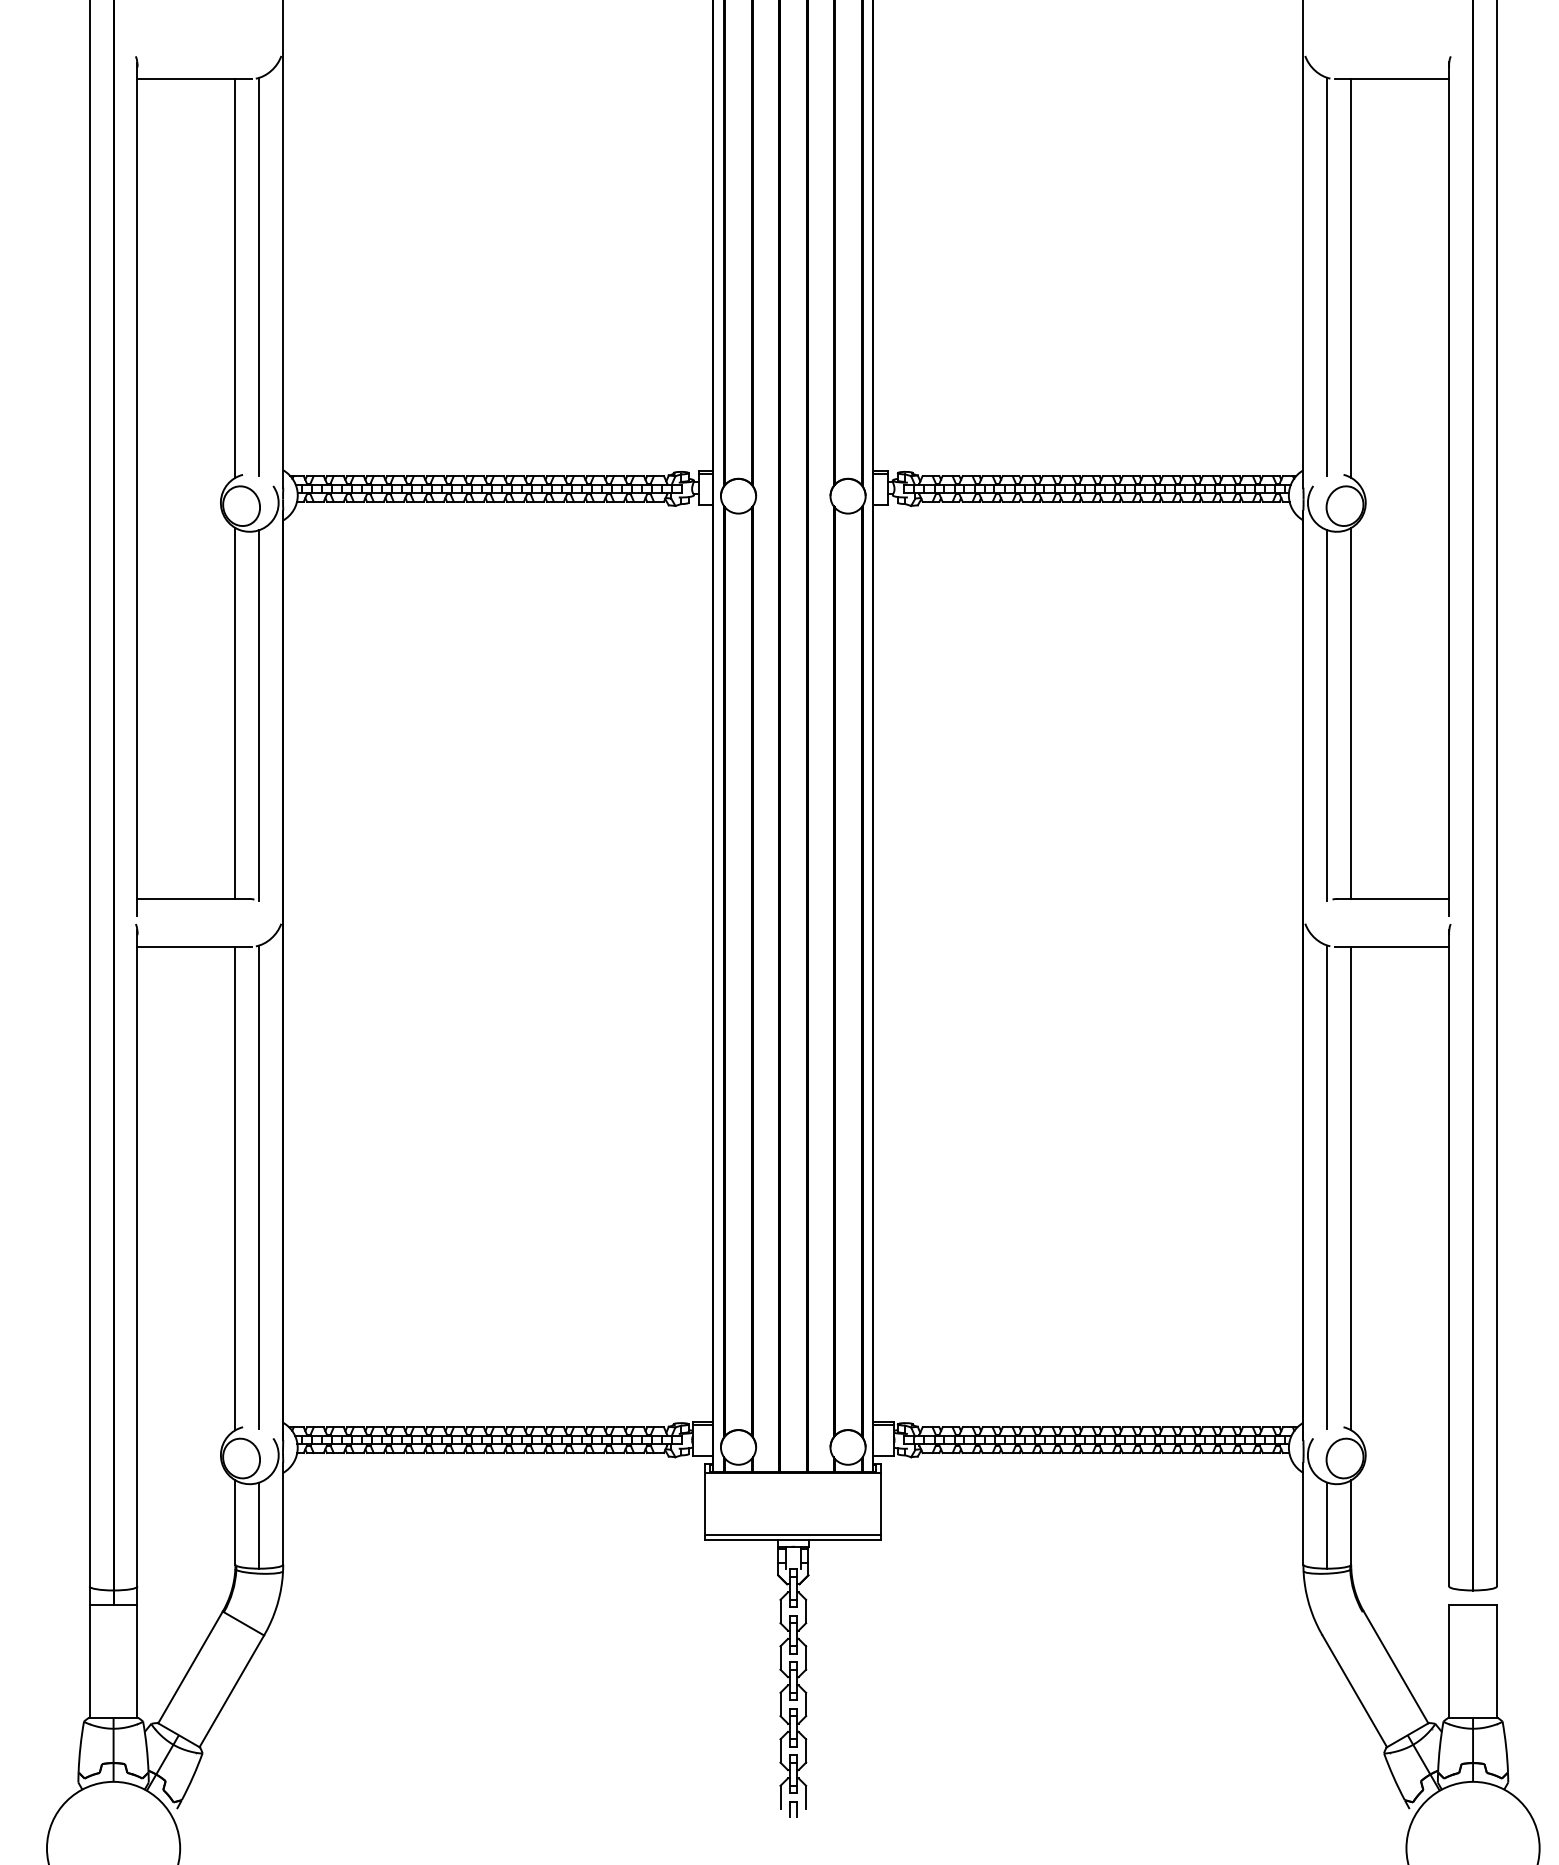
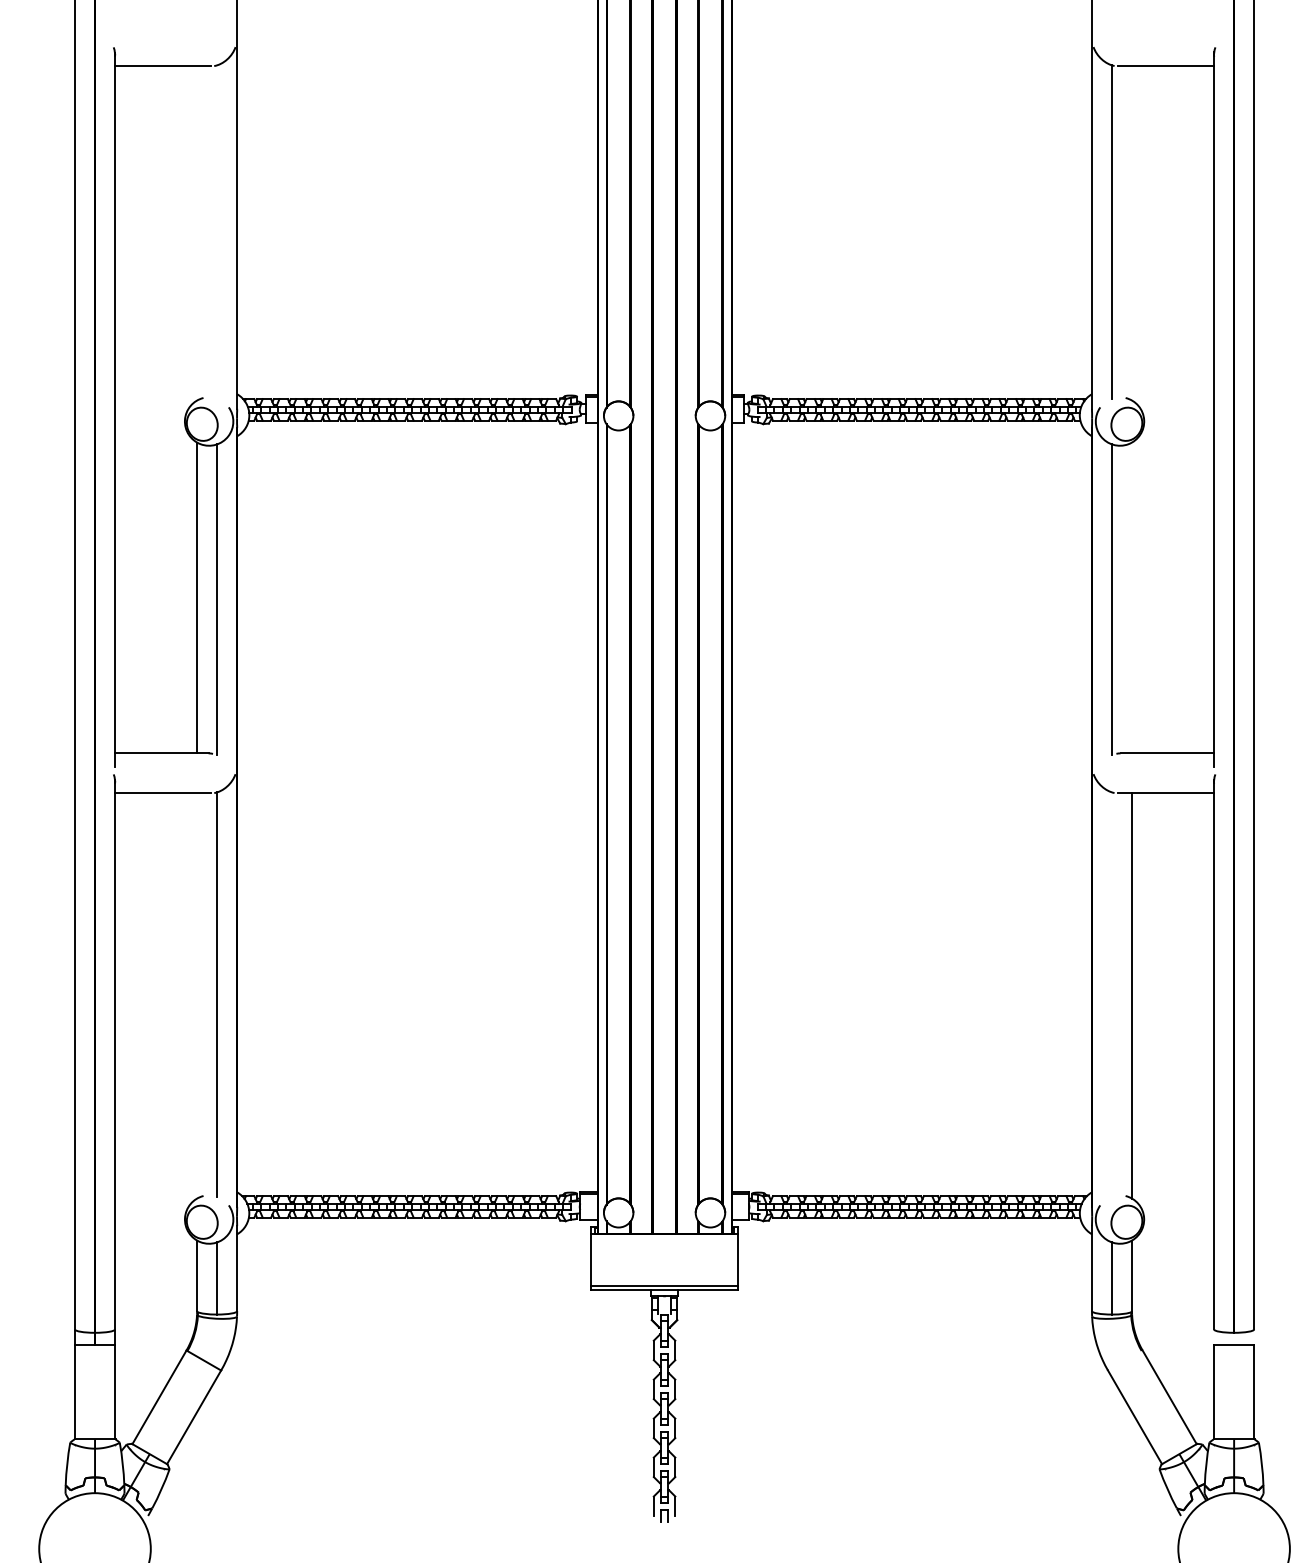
line: (259, 276) -> (217, 231), removed
line: (235, 278) -> (197, 233), removed
line: (1351, 278) -> (1132, 233), removed
line: (1351, 712) -> (1132, 597), removed
line: (1327, 1186) -> (1112, 994), removed
line: (235, 1188) -> (197, 996), removed

